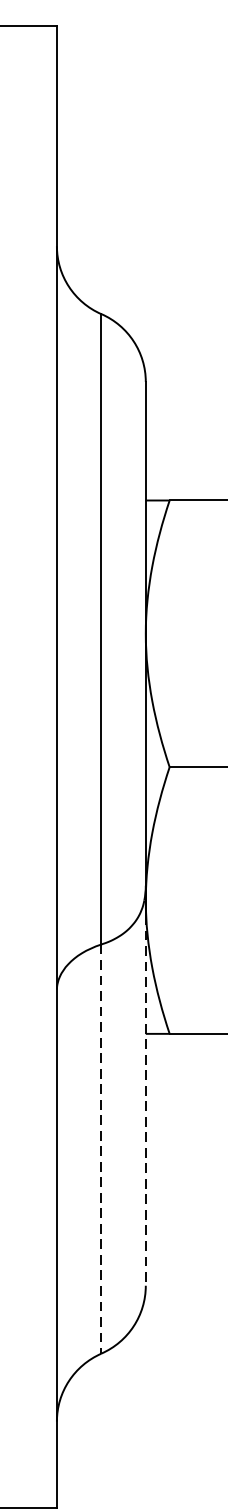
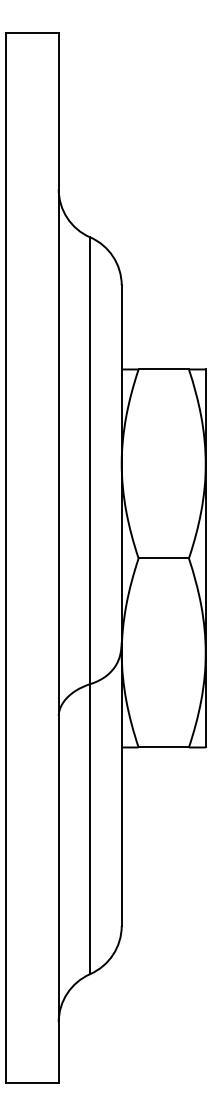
line: (145, 1101) -> (121, 795), dashed -> solid
line: (101, 1149) -> (90, 829), dashed -> solid

